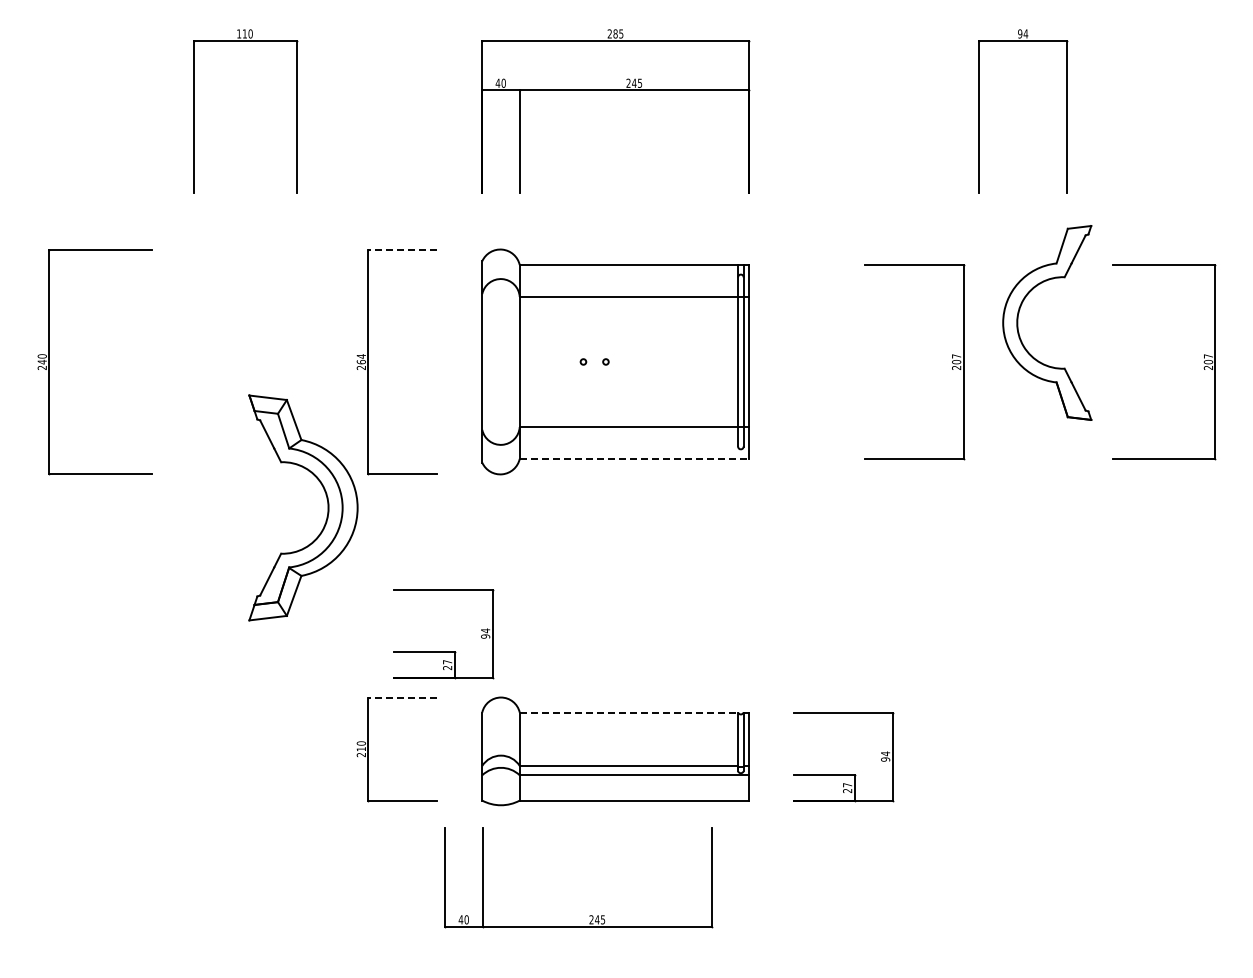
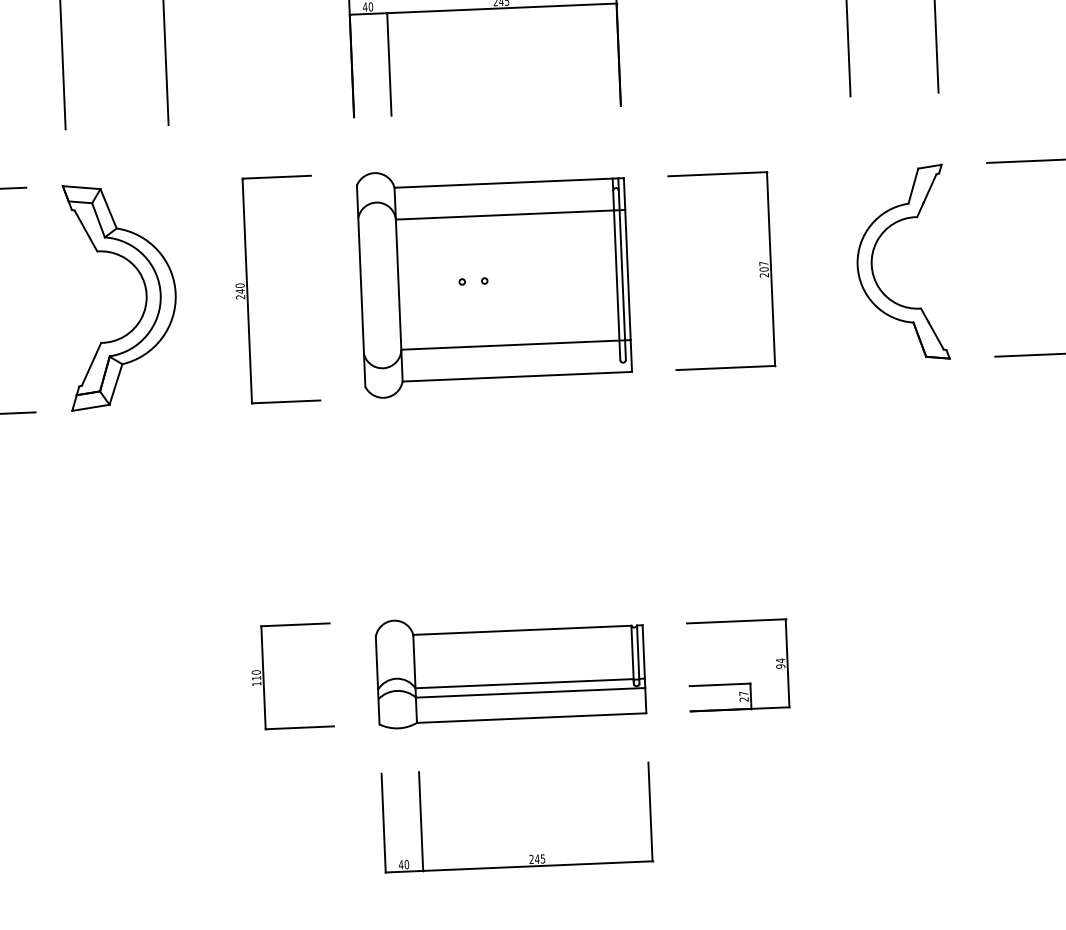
line: (402, 249) -> (276, 177), dashed -> solid
part: (1018, 322) -> (872, 264), moved
text: (361, 359) -> (240, 288), 264 -> 240
part: (952, 362) -> (760, 270), moved
line: (634, 458) -> (517, 376), dashed -> solid
part: (327, 507) -> (145, 294), moved
part: (443, 651) -> (334, 577), removed
line: (402, 697) -> (295, 624), dashed -> solid
line: (629, 712) -> (522, 630), dashed -> solid
text: (360, 755) -> (255, 684), 210 -> 110
part: (589, 915) -> (529, 855), moved

